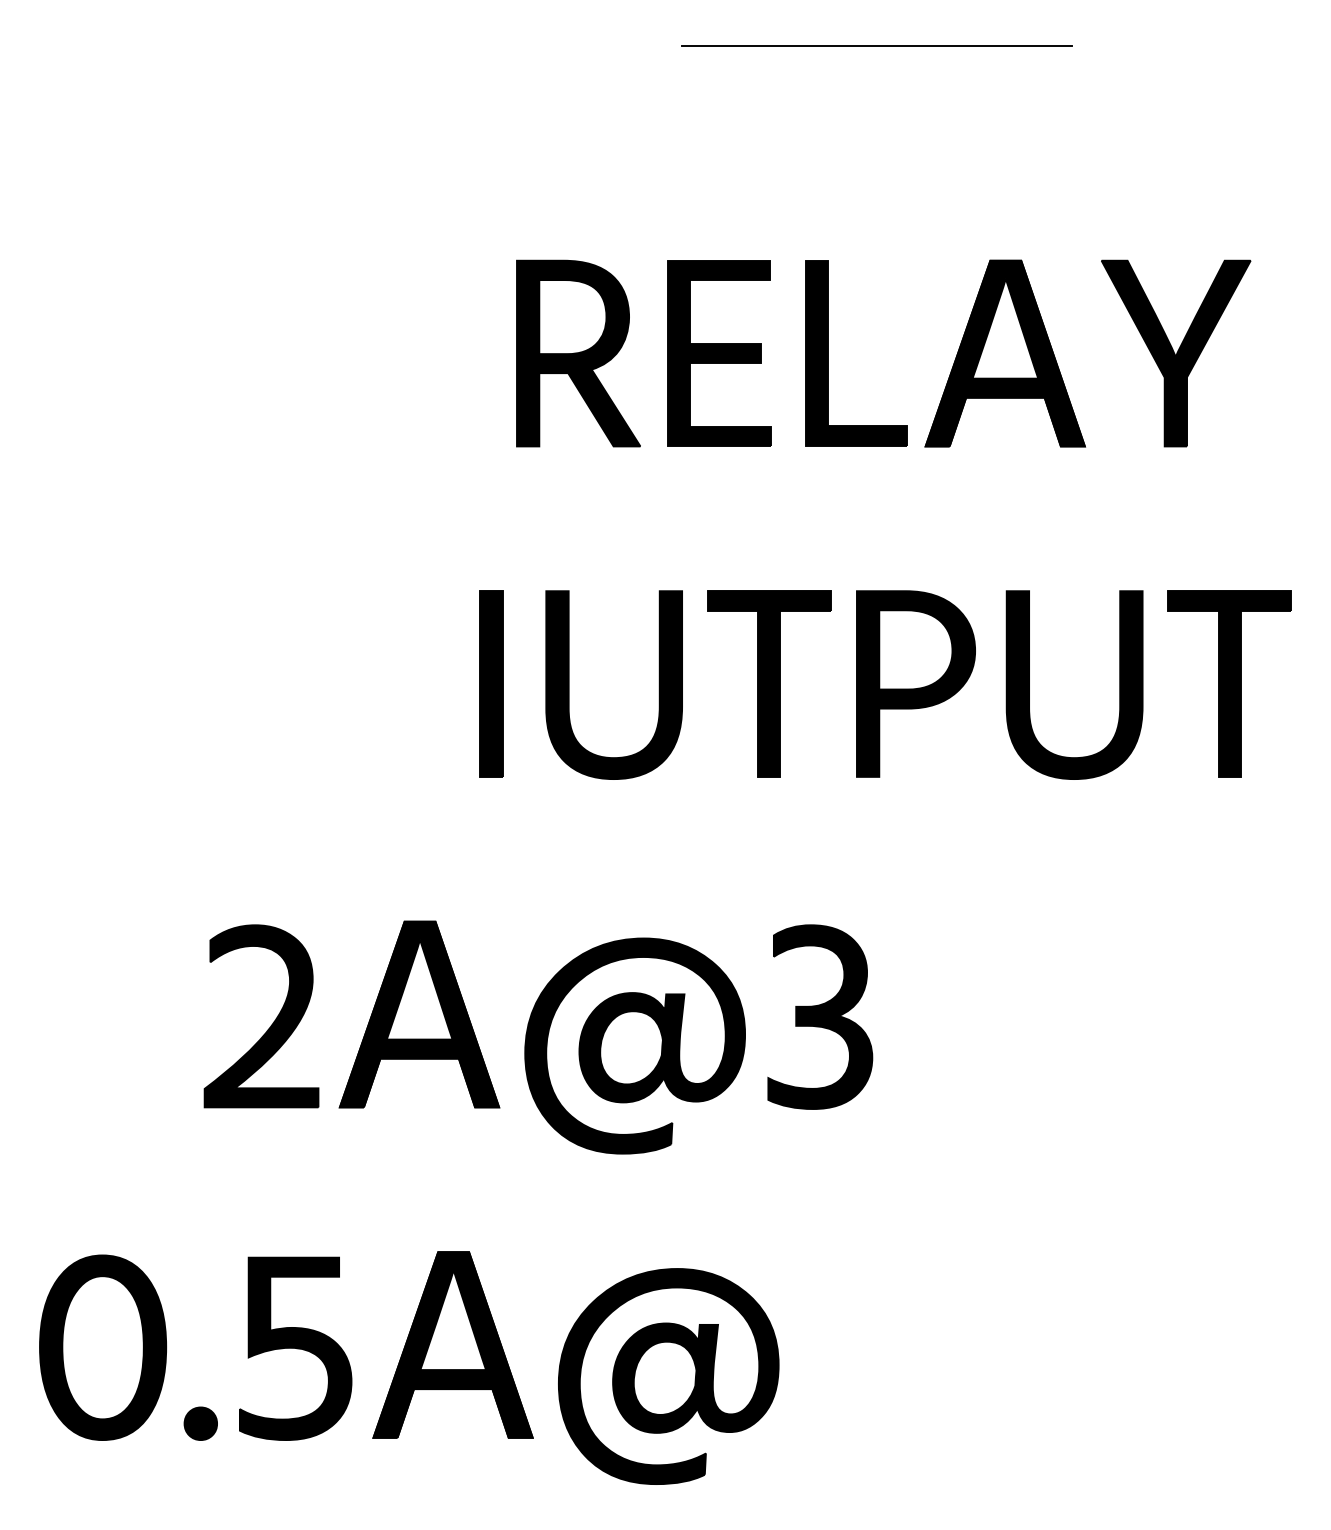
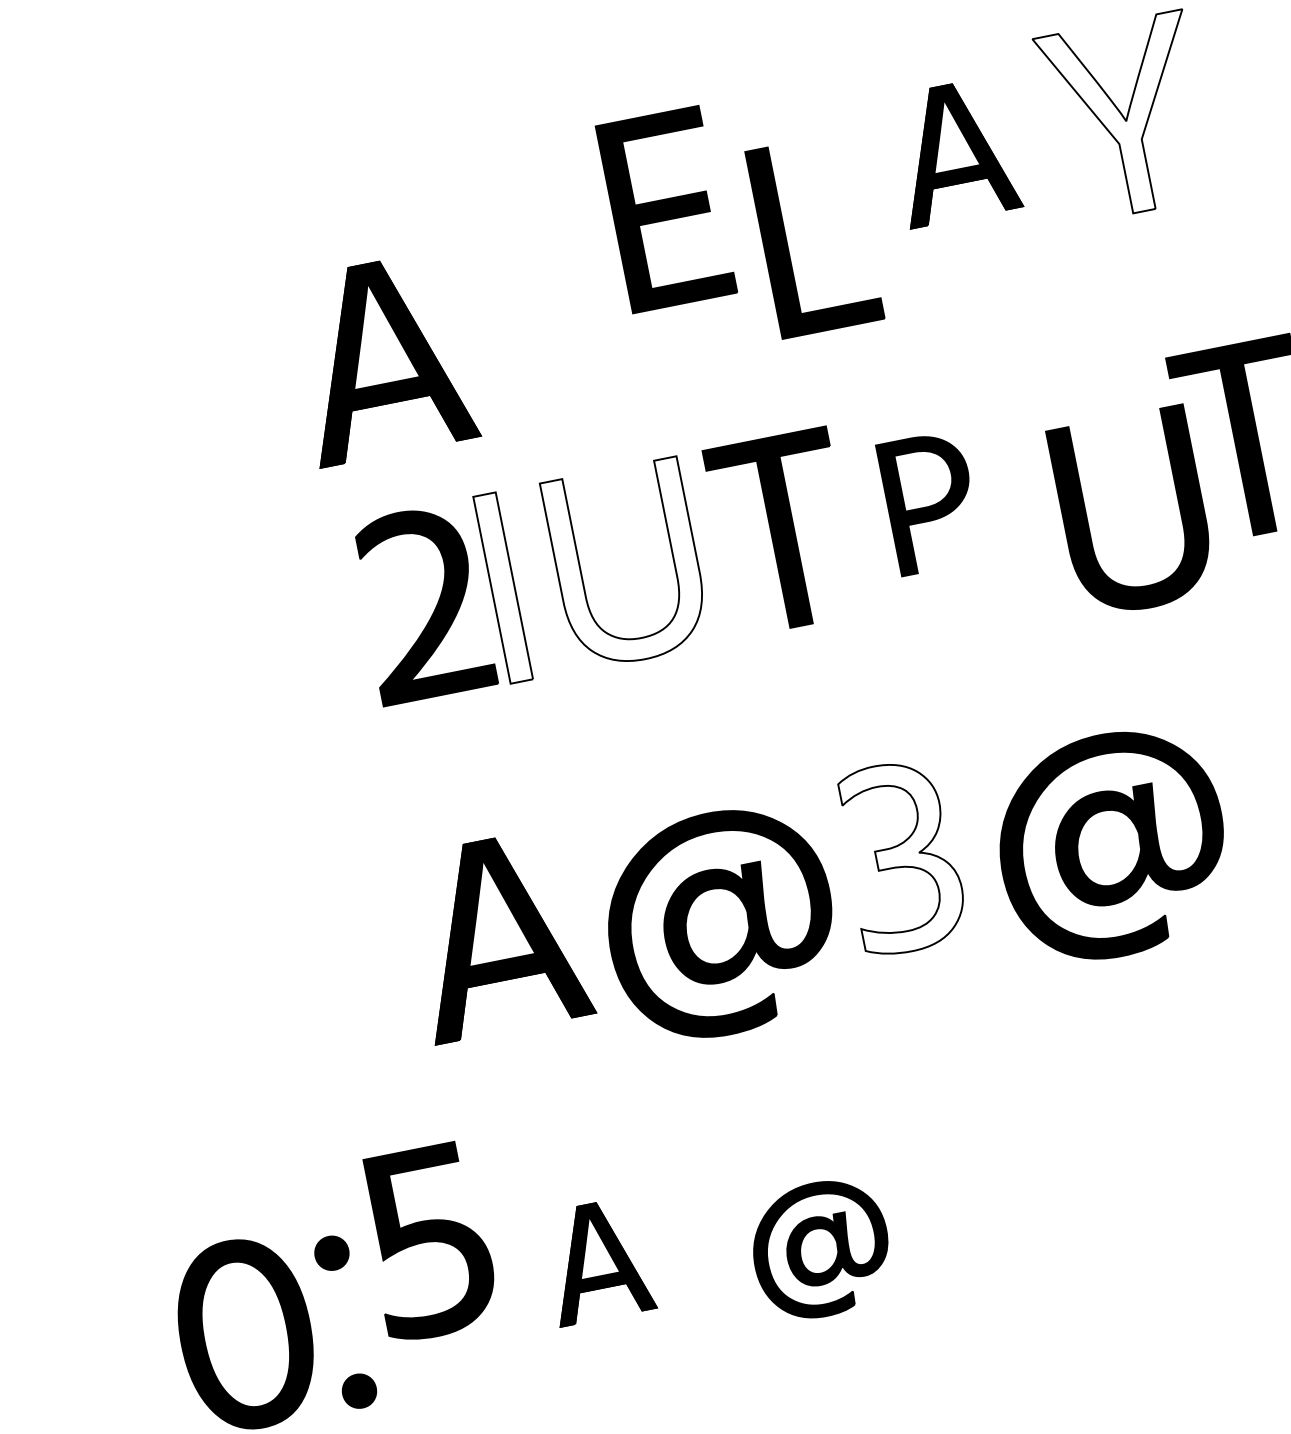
part: (578, 353) -> (524, 237), removed
part: (828, 353) -> (786, 240), moved
part: (1004, 353) -> (953, 152), size x0.7
fill: (1175, 353) -> (1125, 117), removed
part: (419, 441) -> (382, 358), added
fill: (491, 683) -> (503, 587), removed
part: (915, 683) -> (930, 502), size x0.7
part: (1029, 684) -> (1087, 520), moved
fill: (614, 685) -> (627, 564), removed
fill: (820, 1017) -> (901, 857), removed
part: (270, 1025) -> (433, 610), moved
part: (1023, 1045) -> (1111, 844), added
part: (200, 1286) -> (331, 1253), added
part: (452, 1344) -> (596, 1260), size x0.6
part: (295, 1348) -> (428, 1242), moved
part: (668, 1376) -> (820, 1249), size x0.6

